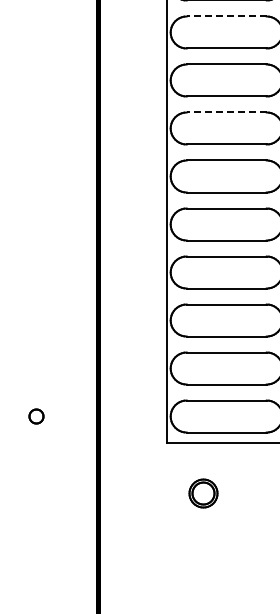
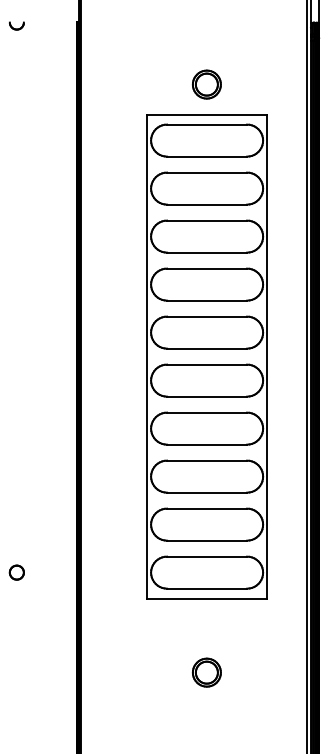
line: (226, 16) -> (206, 172), dashed -> solid
line: (226, 112) -> (206, 268), dashed -> solid
part: (203, 493) -> (206, 672), moved

